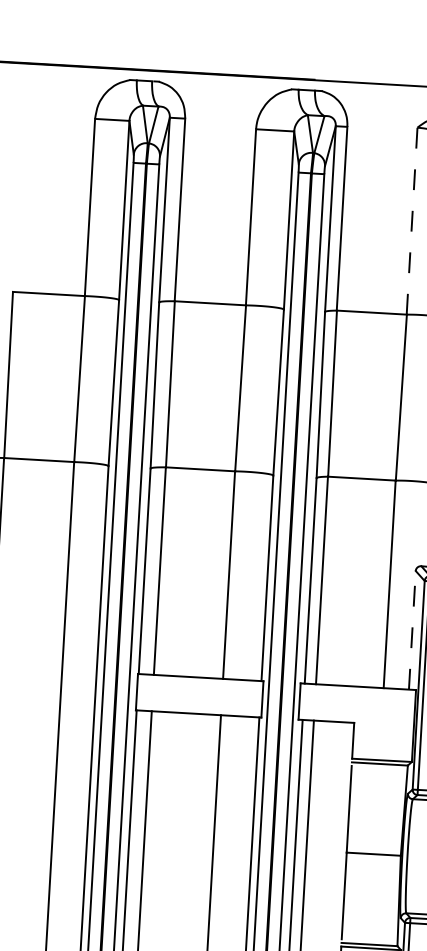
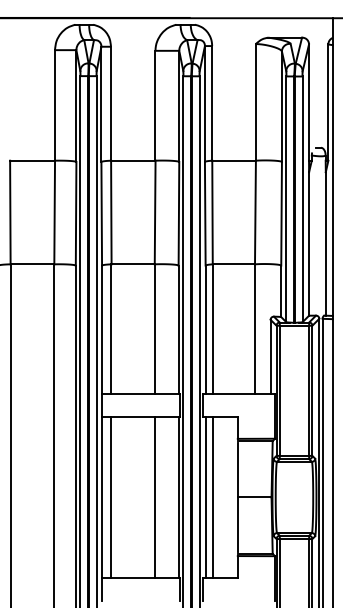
line: (411, 219) -> (255, 101), dashed -> solid
line: (412, 629) -> (270, 356), dashed -> solid

